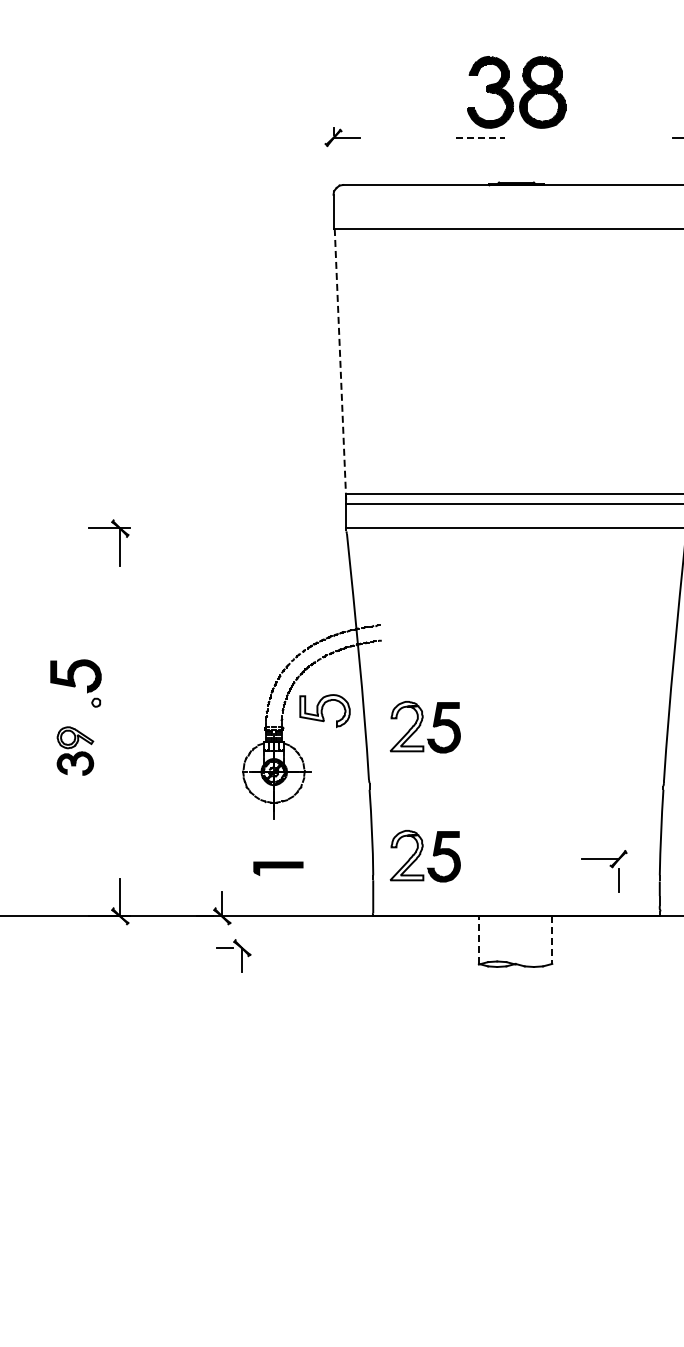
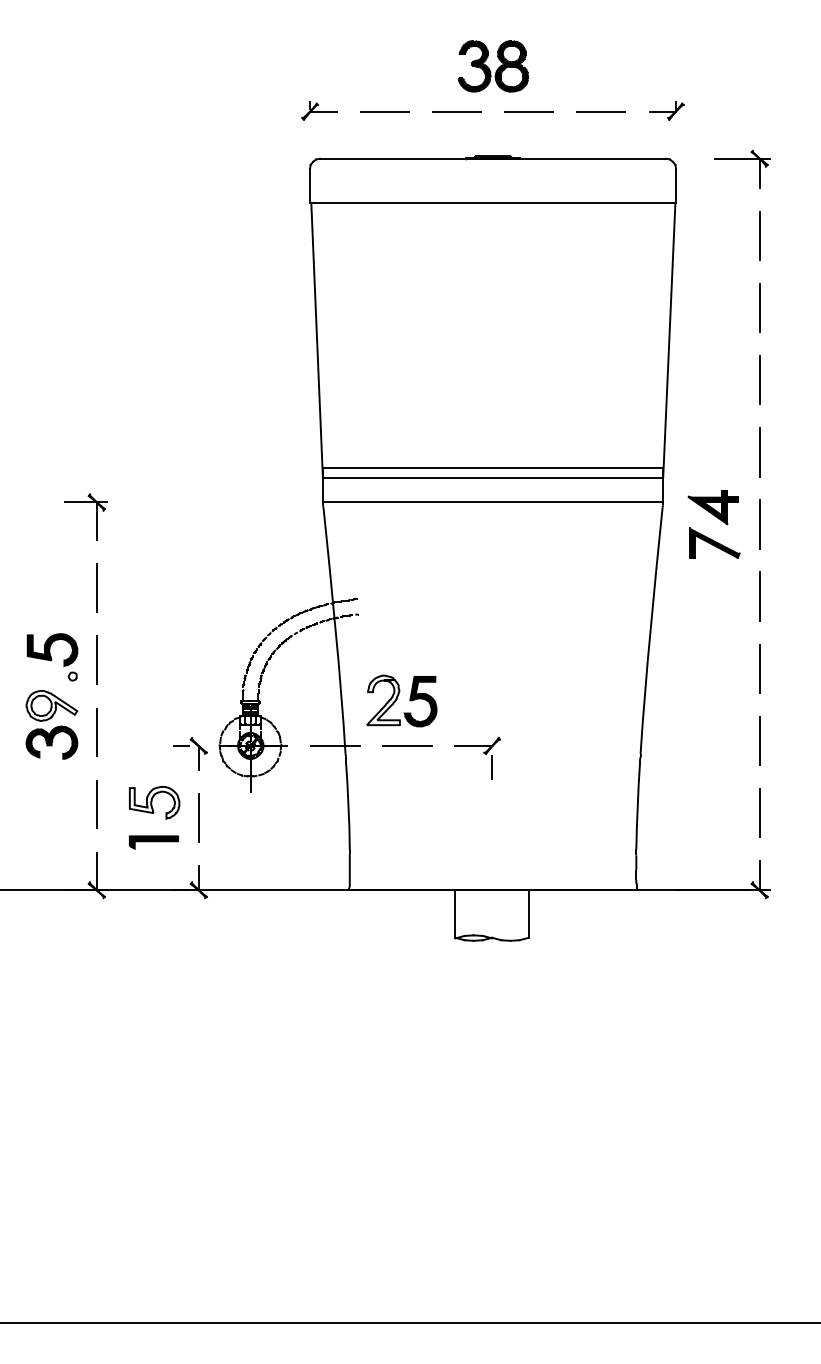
part: (516, 92) -> (493, 66), size x0.71
line: (407, 137) -> (384, 111), added
line: (480, 137) -> (457, 111), dashed -> solid
line: (551, 137) -> (528, 111), added
line: (624, 137) -> (601, 111), added
line: (340, 366) -> (317, 340), dashed -> solid
line: (119, 613) -> (96, 587), added
line: (119, 685) -> (96, 659), added
part: (324, 710) -> (154, 802), moved
part: (74, 750) -> (51, 724), size x1.43
line: (119, 758) -> (96, 732), added
line: (358, 771) -> (335, 745), added
line: (430, 771) -> (407, 745), added
line: (119, 830) -> (96, 804), added
line: (221, 844) -> (198, 818), added
part: (424, 855) -> (401, 829), removed
part: (609, 866) -> (483, 753), moved
part: (277, 868) -> (153, 842), moved
line: (478, 939) -> (455, 913), dashed -> solid
line: (551, 939) -> (528, 913), dashed -> solid
part: (232, 948) -> (189, 746), moved

